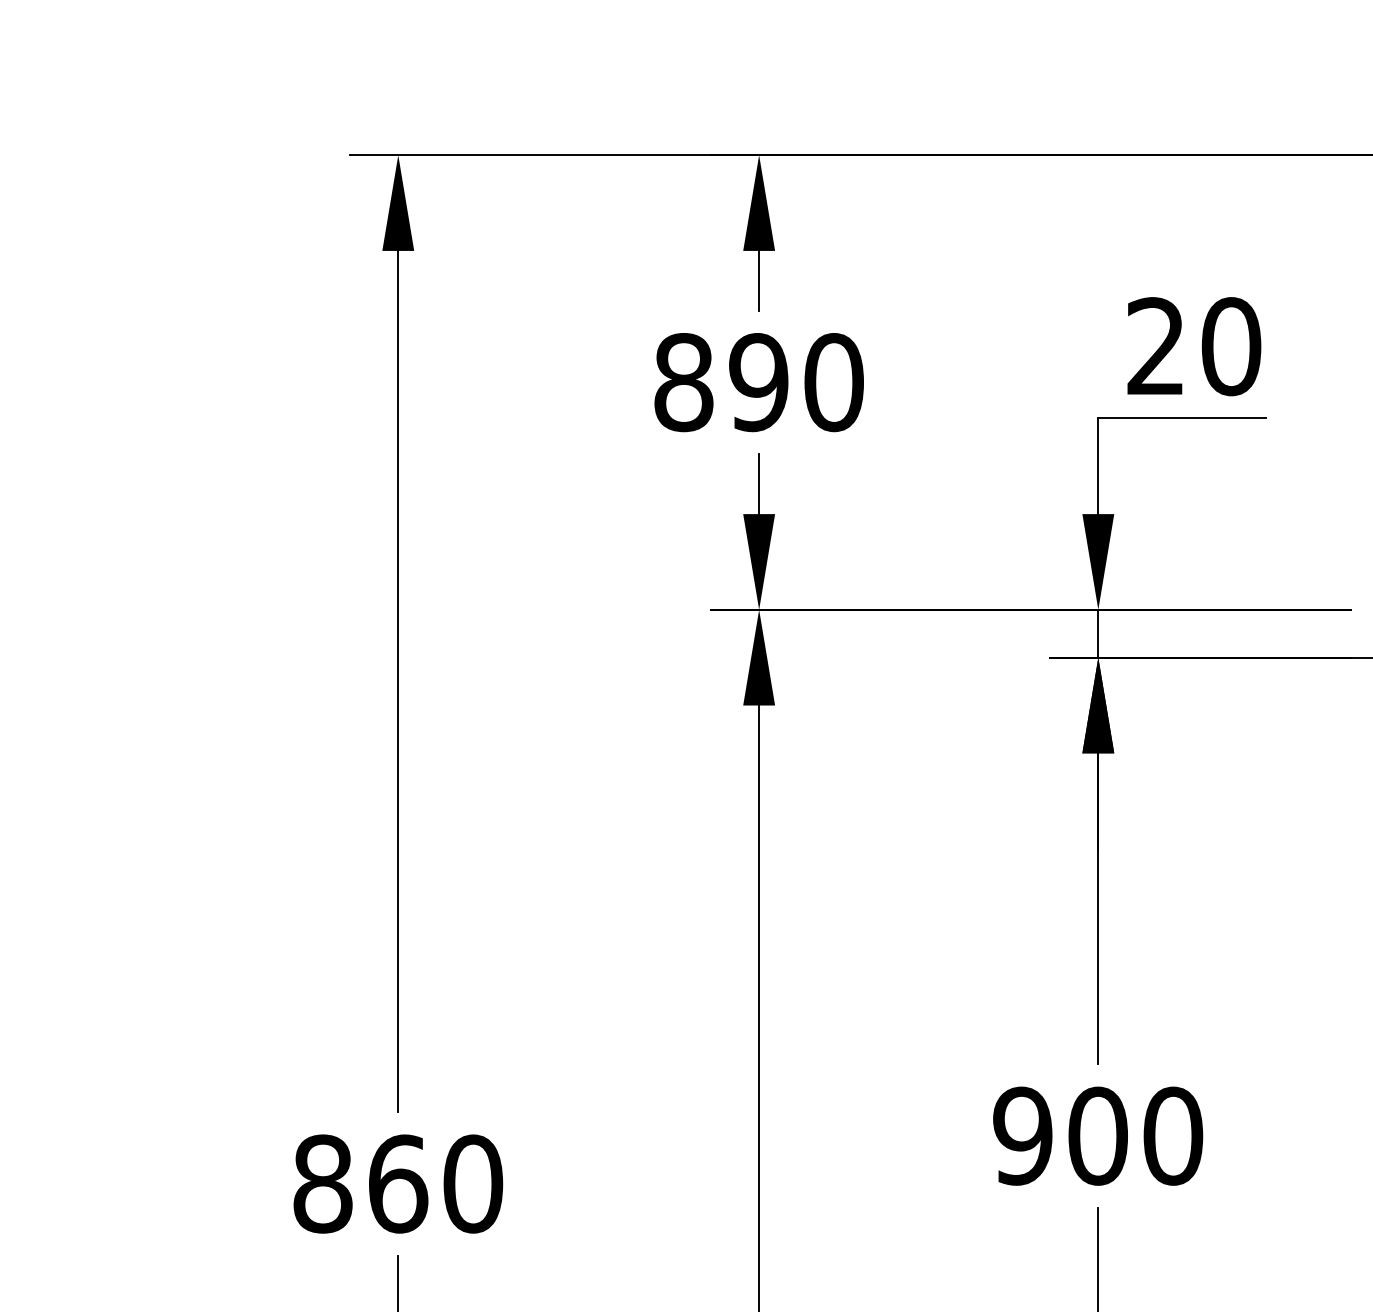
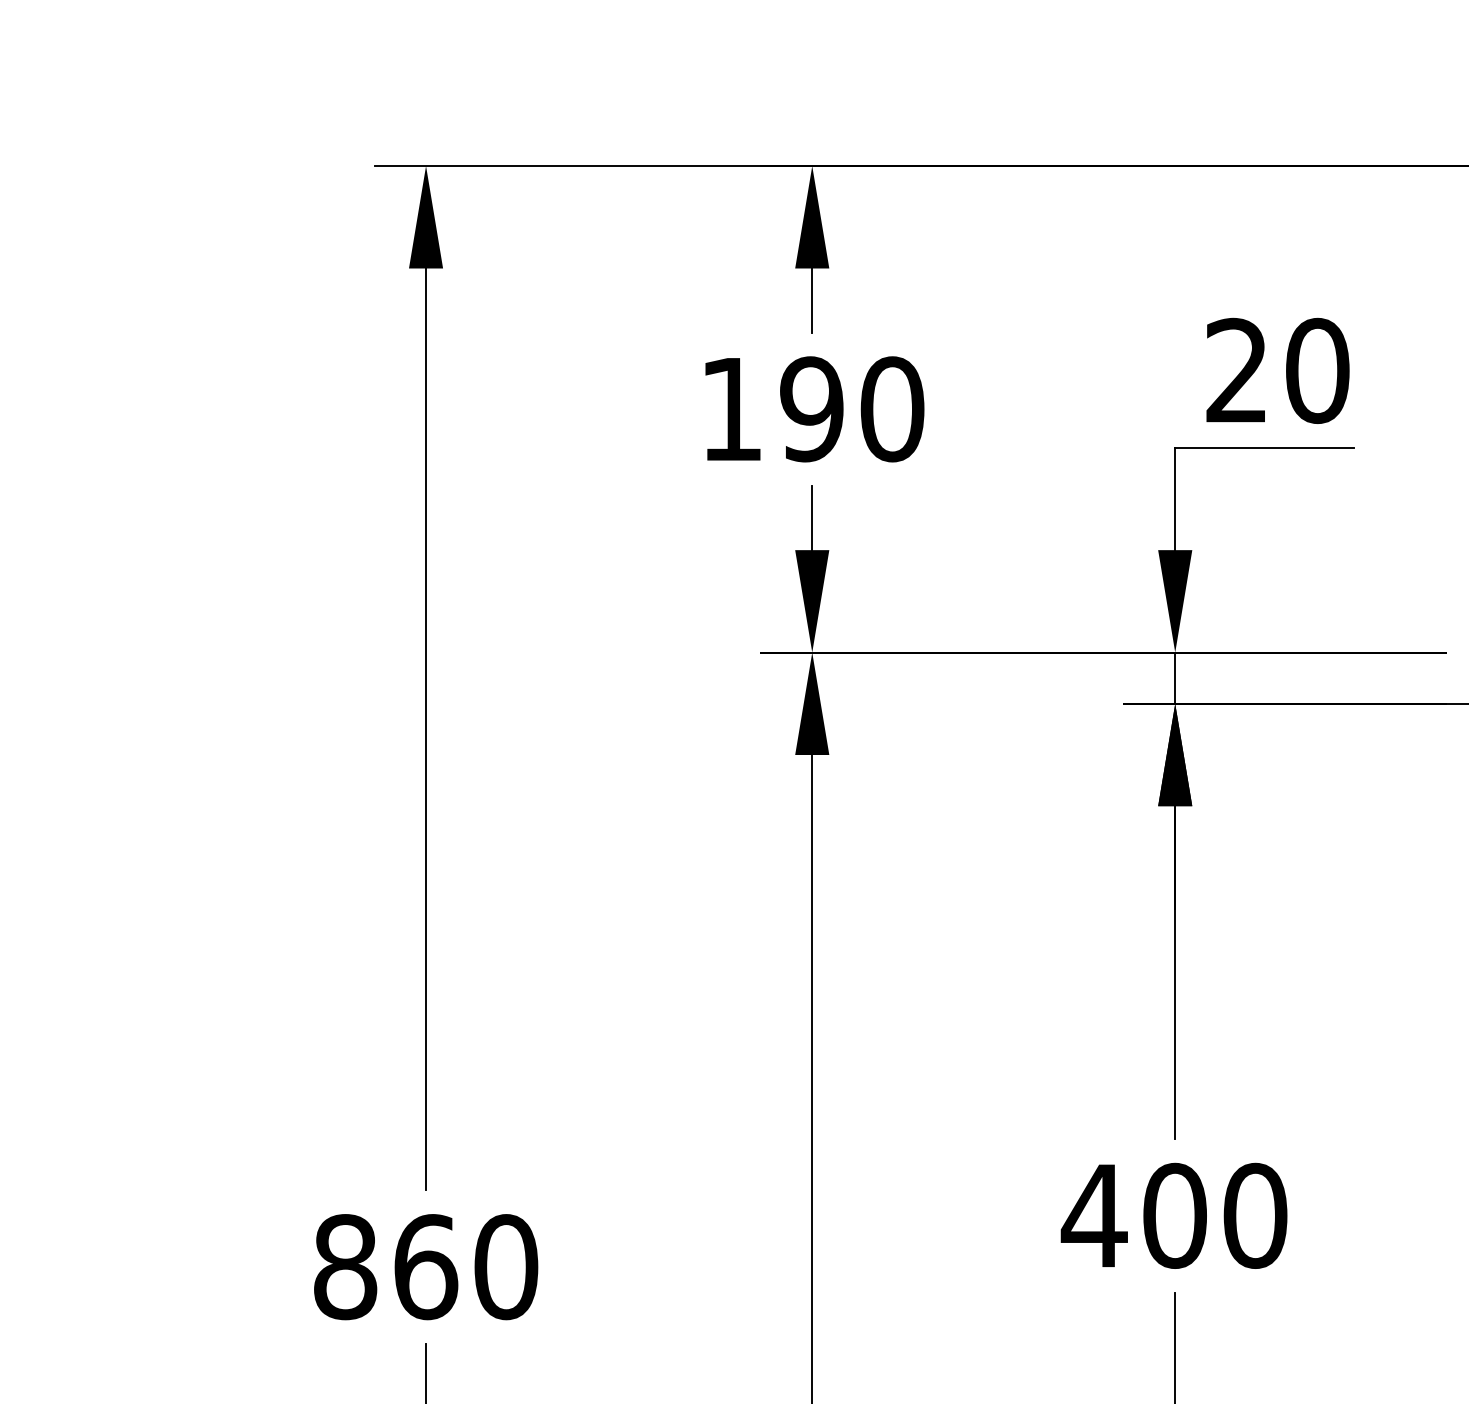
text: (683, 382) -> (731, 409), 890 -> 190
text: (1021, 1135) -> (1093, 1215), 900 -> 400

